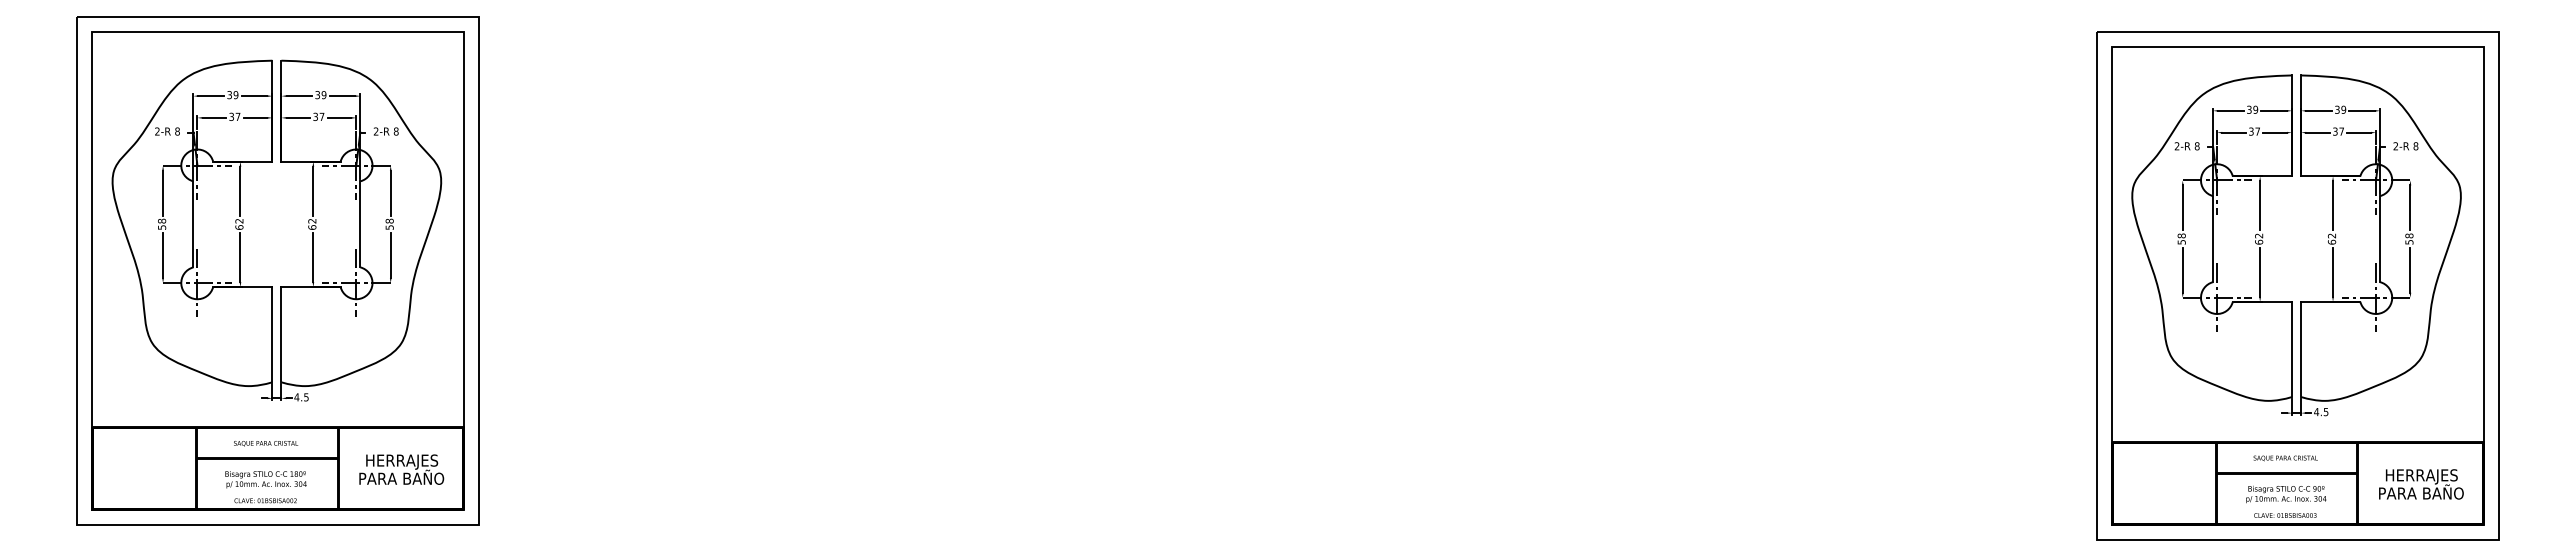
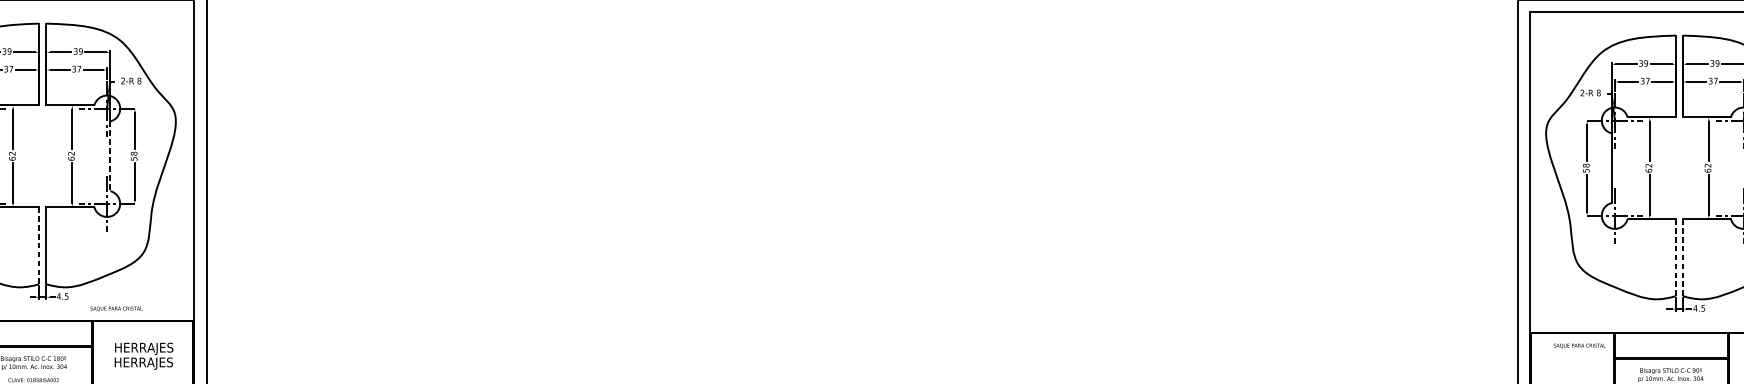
line: (360, 224) -> (110, 156), solid -> dashed
line: (272, 334) -> (39, 245), solid -> dashed
line: (2292, 349) -> (1675, 257), solid -> dashed
line: (2301, 349) -> (1683, 257), solid -> dashed
text: (266, 443) -> (116, 308), moved
text: (2285, 458) -> (1579, 345), moved
text: (401, 478) -> (143, 362), PARA BAÑO -> HERRAJES

